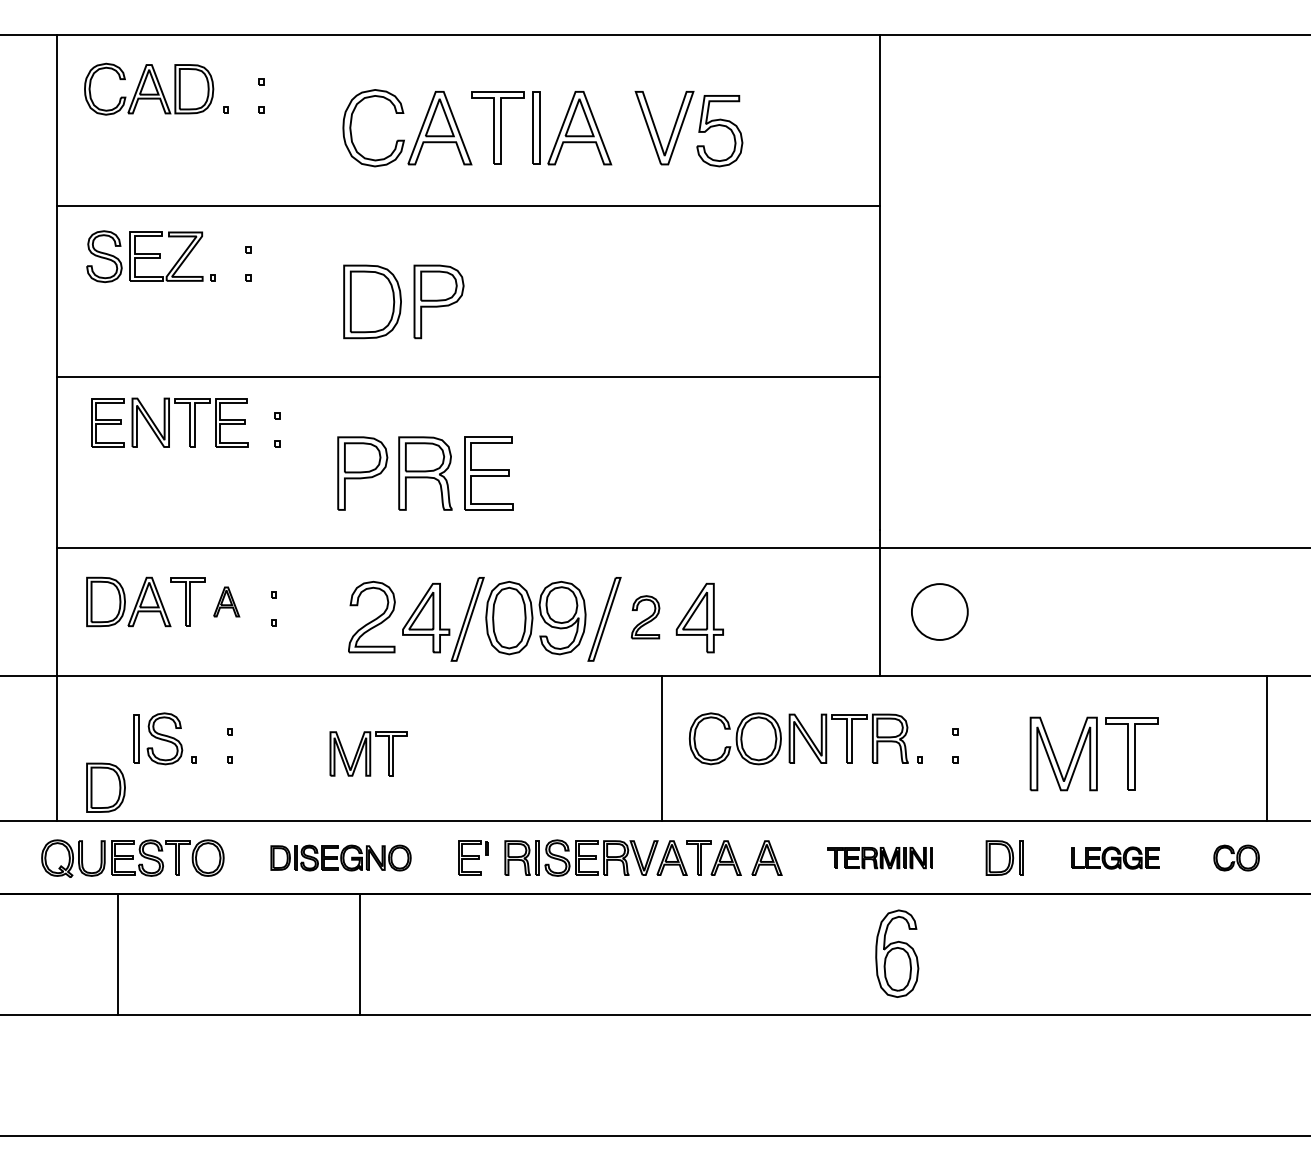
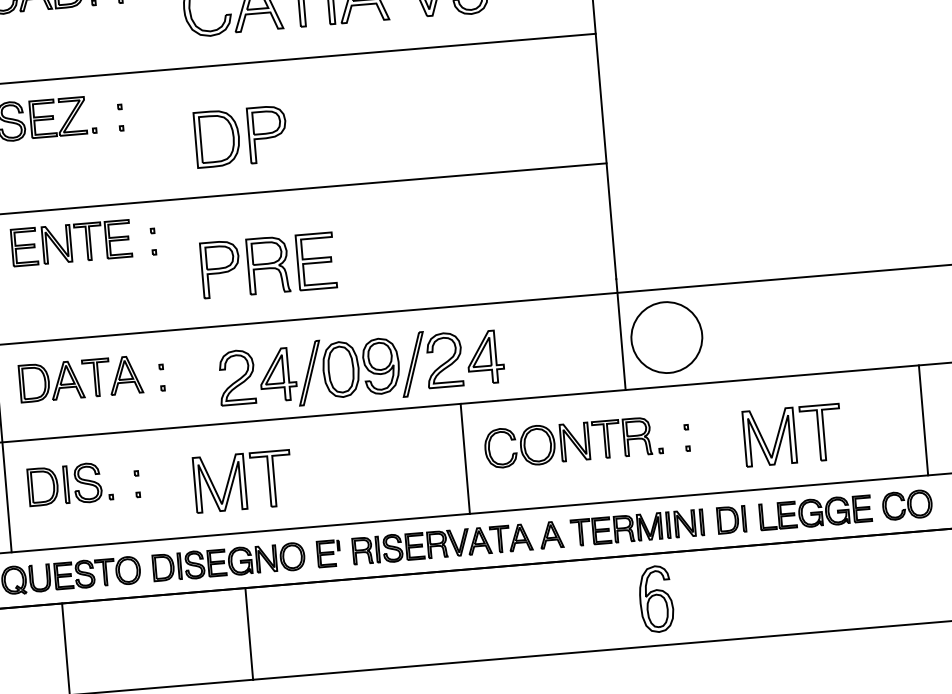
part: (226, 601) -> (125, 375), size x1.67
circle: (939, 611) -> (666, 337), size x1.67
part: (645, 617) -> (444, 360), size x1.67
part: (368, 753) -> (242, 481), size x1.67
part: (105, 787) -> (42, 486), moved
part: (340, 857) -> (228, 561), size x1.43
part: (880, 857) -> (637, 527), size x1.67
part: (1115, 857) -> (815, 512), size x1.67
part: (1236, 857) -> (907, 504), size x1.43

